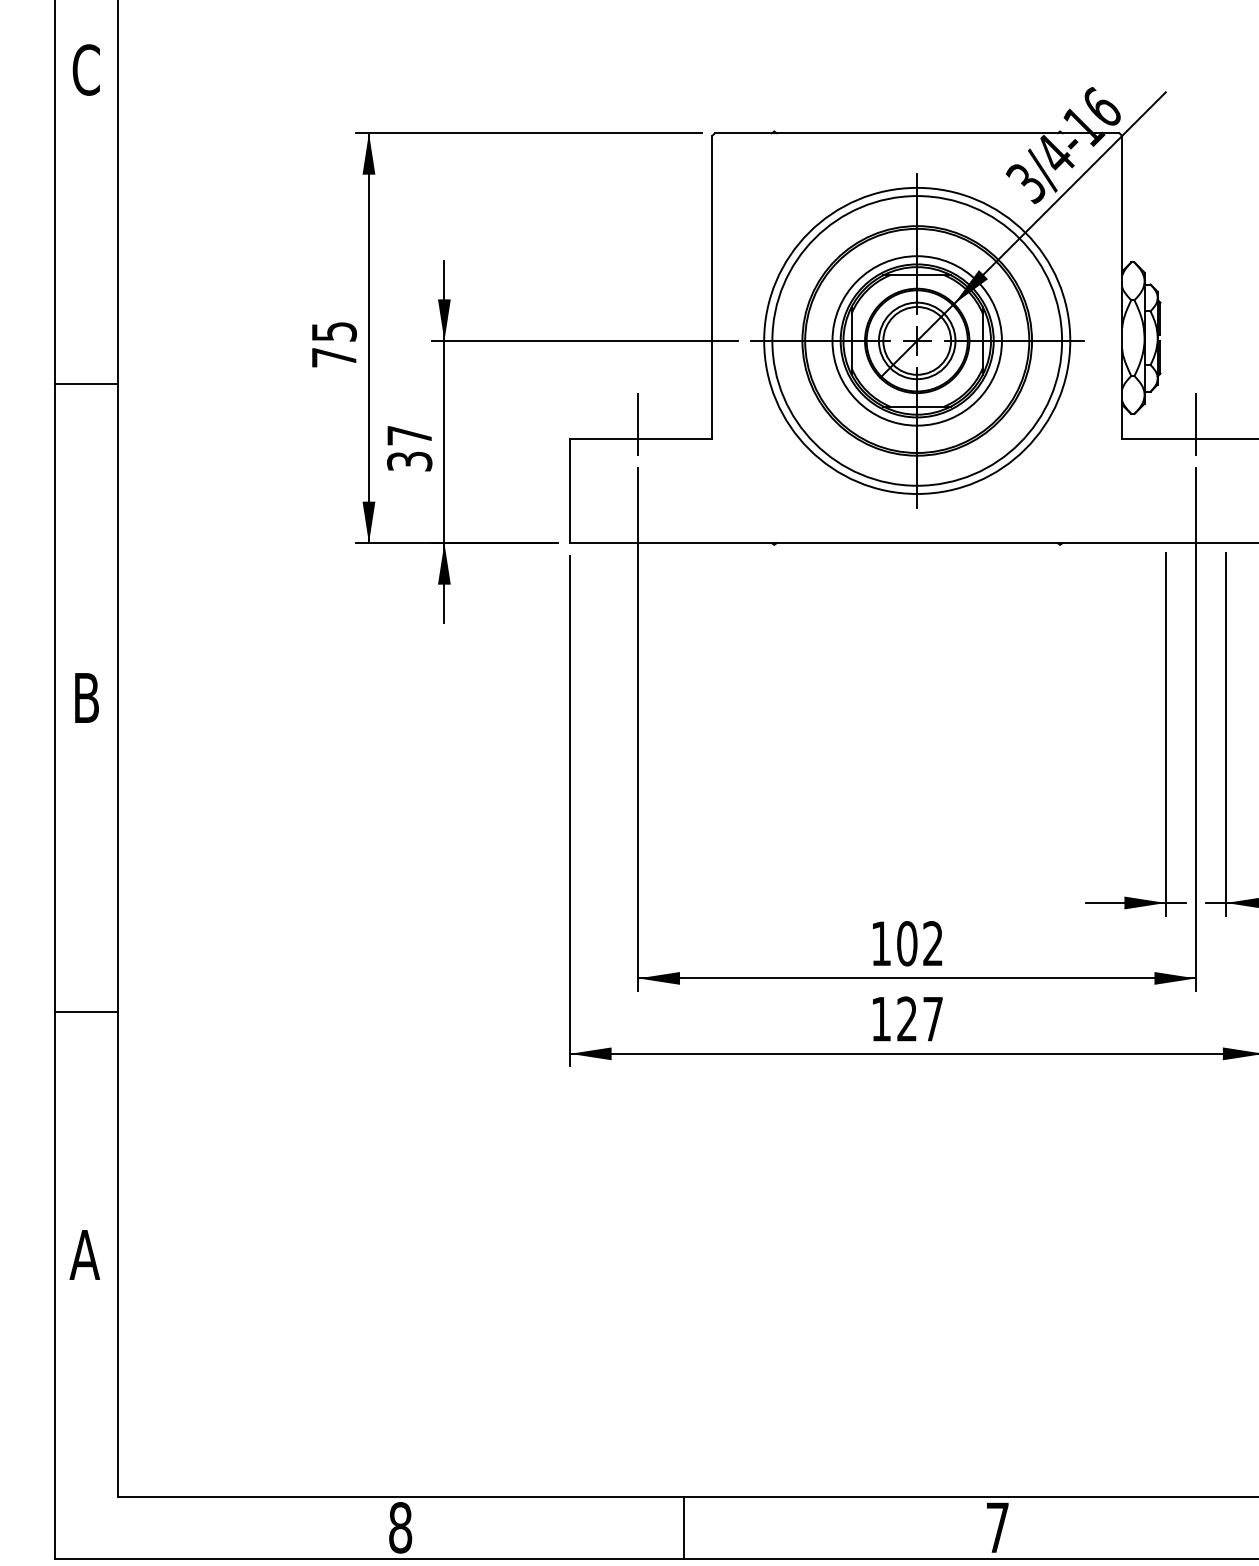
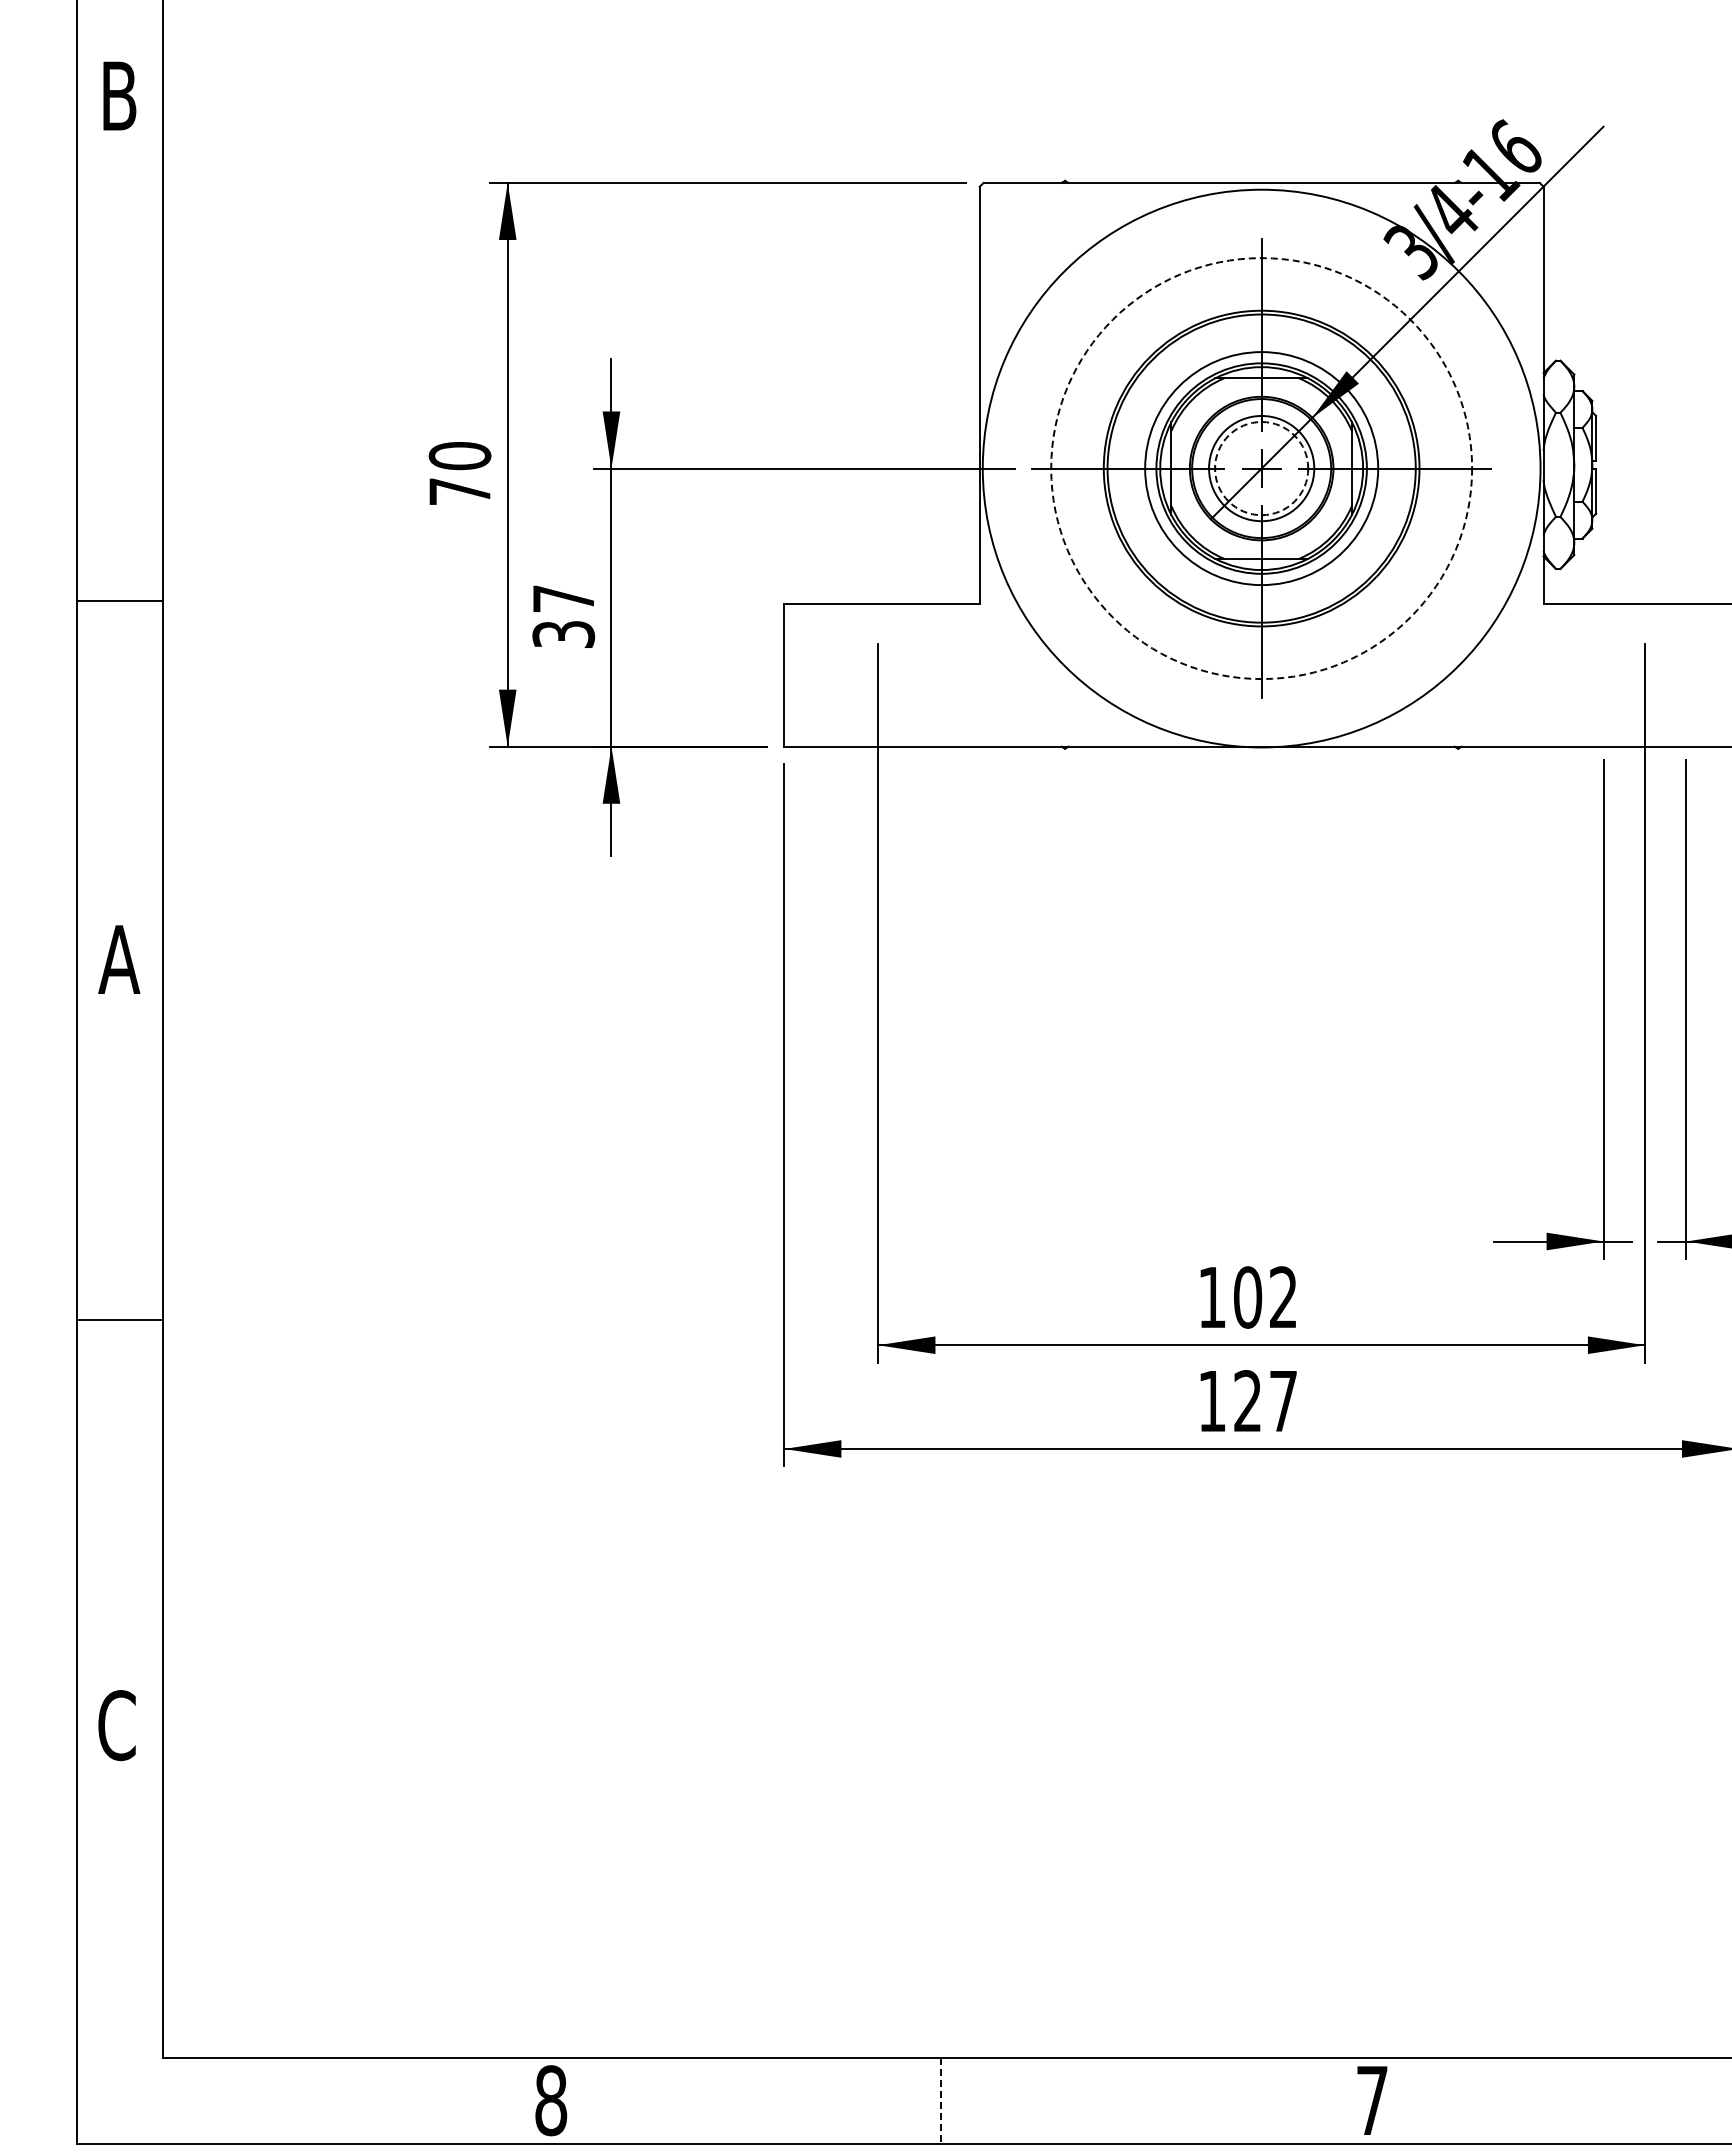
text: (85, 69) -> (118, 95), C -> B
text: (333, 332) -> (459, 456), 75 -> 70
circle: (917, 340) -> (1261, 468), size x1.4
circle: (917, 340) -> (1261, 468), solid -> dashed
circle: (917, 340) -> (1261, 468), solid -> dashed
line: (86, 383) -> (119, 600), moved
line: (638, 424) -> (878, 583), removed
line: (1196, 424) -> (1645, 583), removed
text: (86, 697) -> (119, 959), B -> A
line: (86, 1012) -> (119, 1320), moved
text: (85, 1254) -> (117, 1725), A -> C
line: (683, 1528) -> (940, 2101), solid -> dashed

